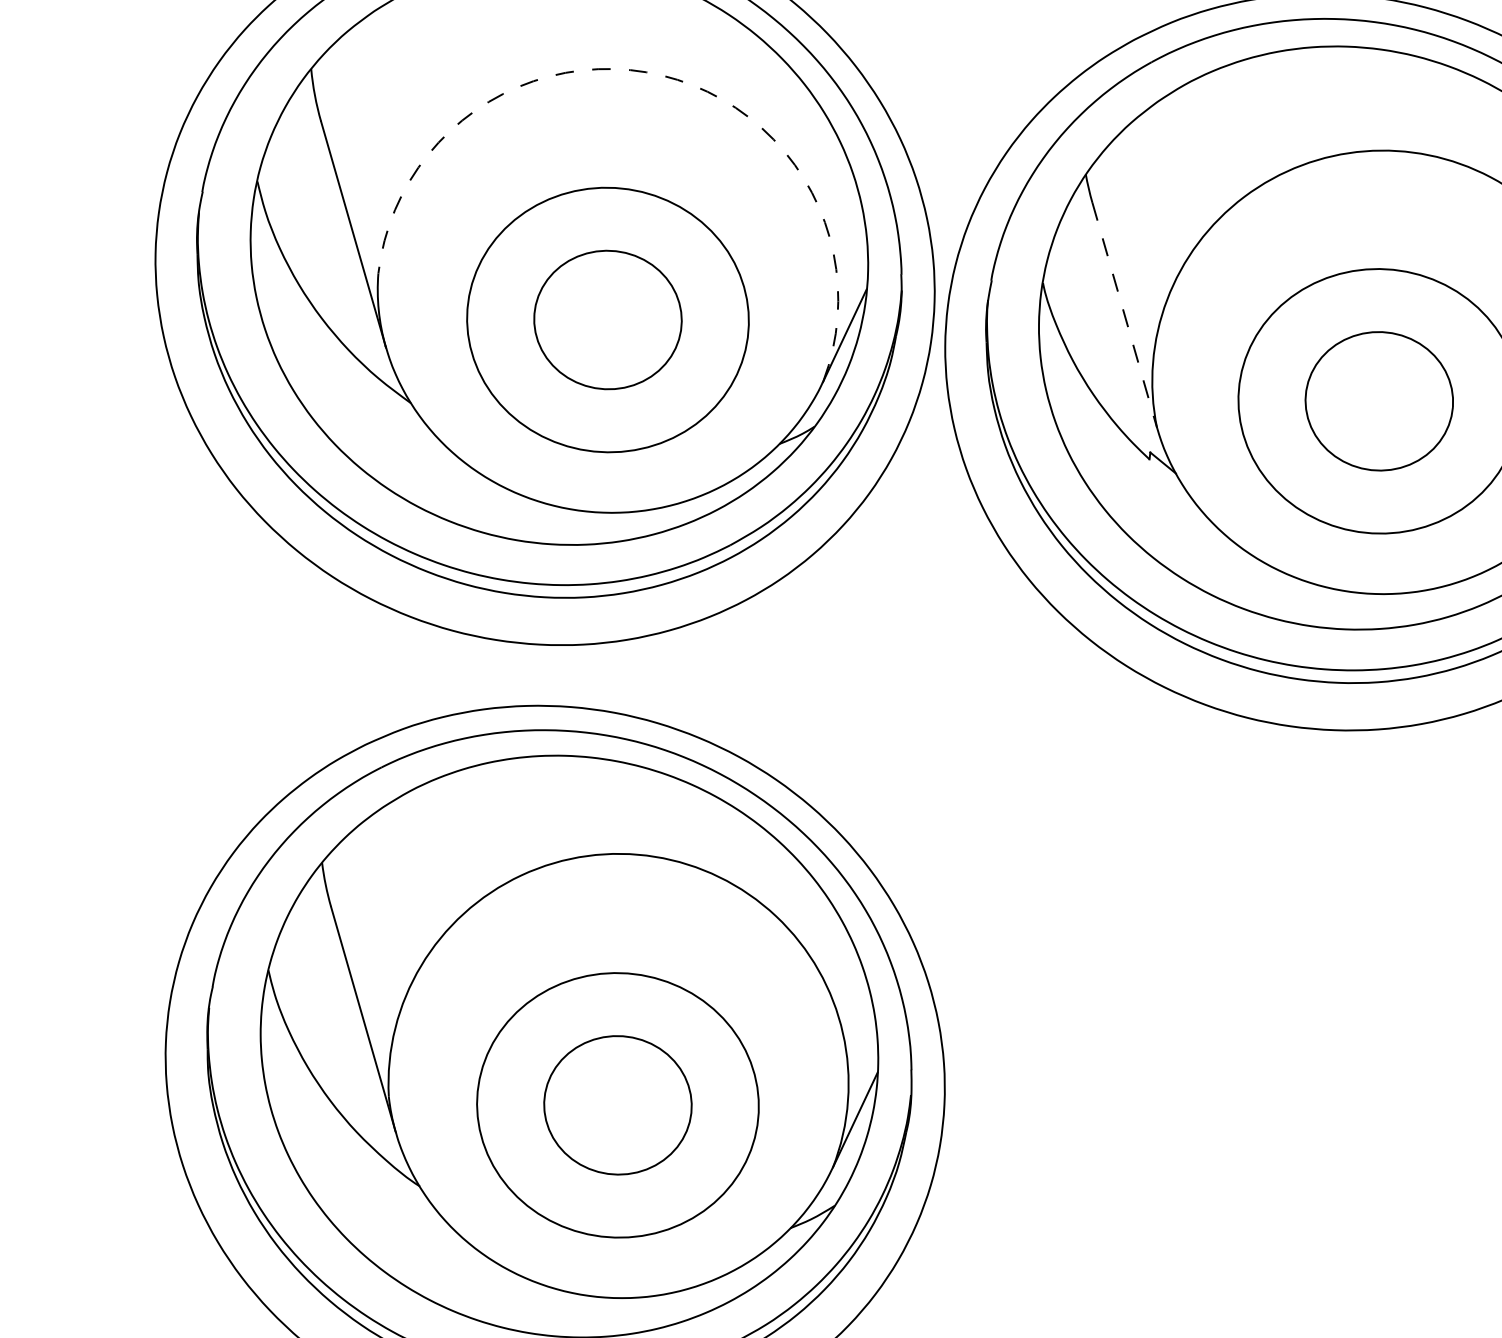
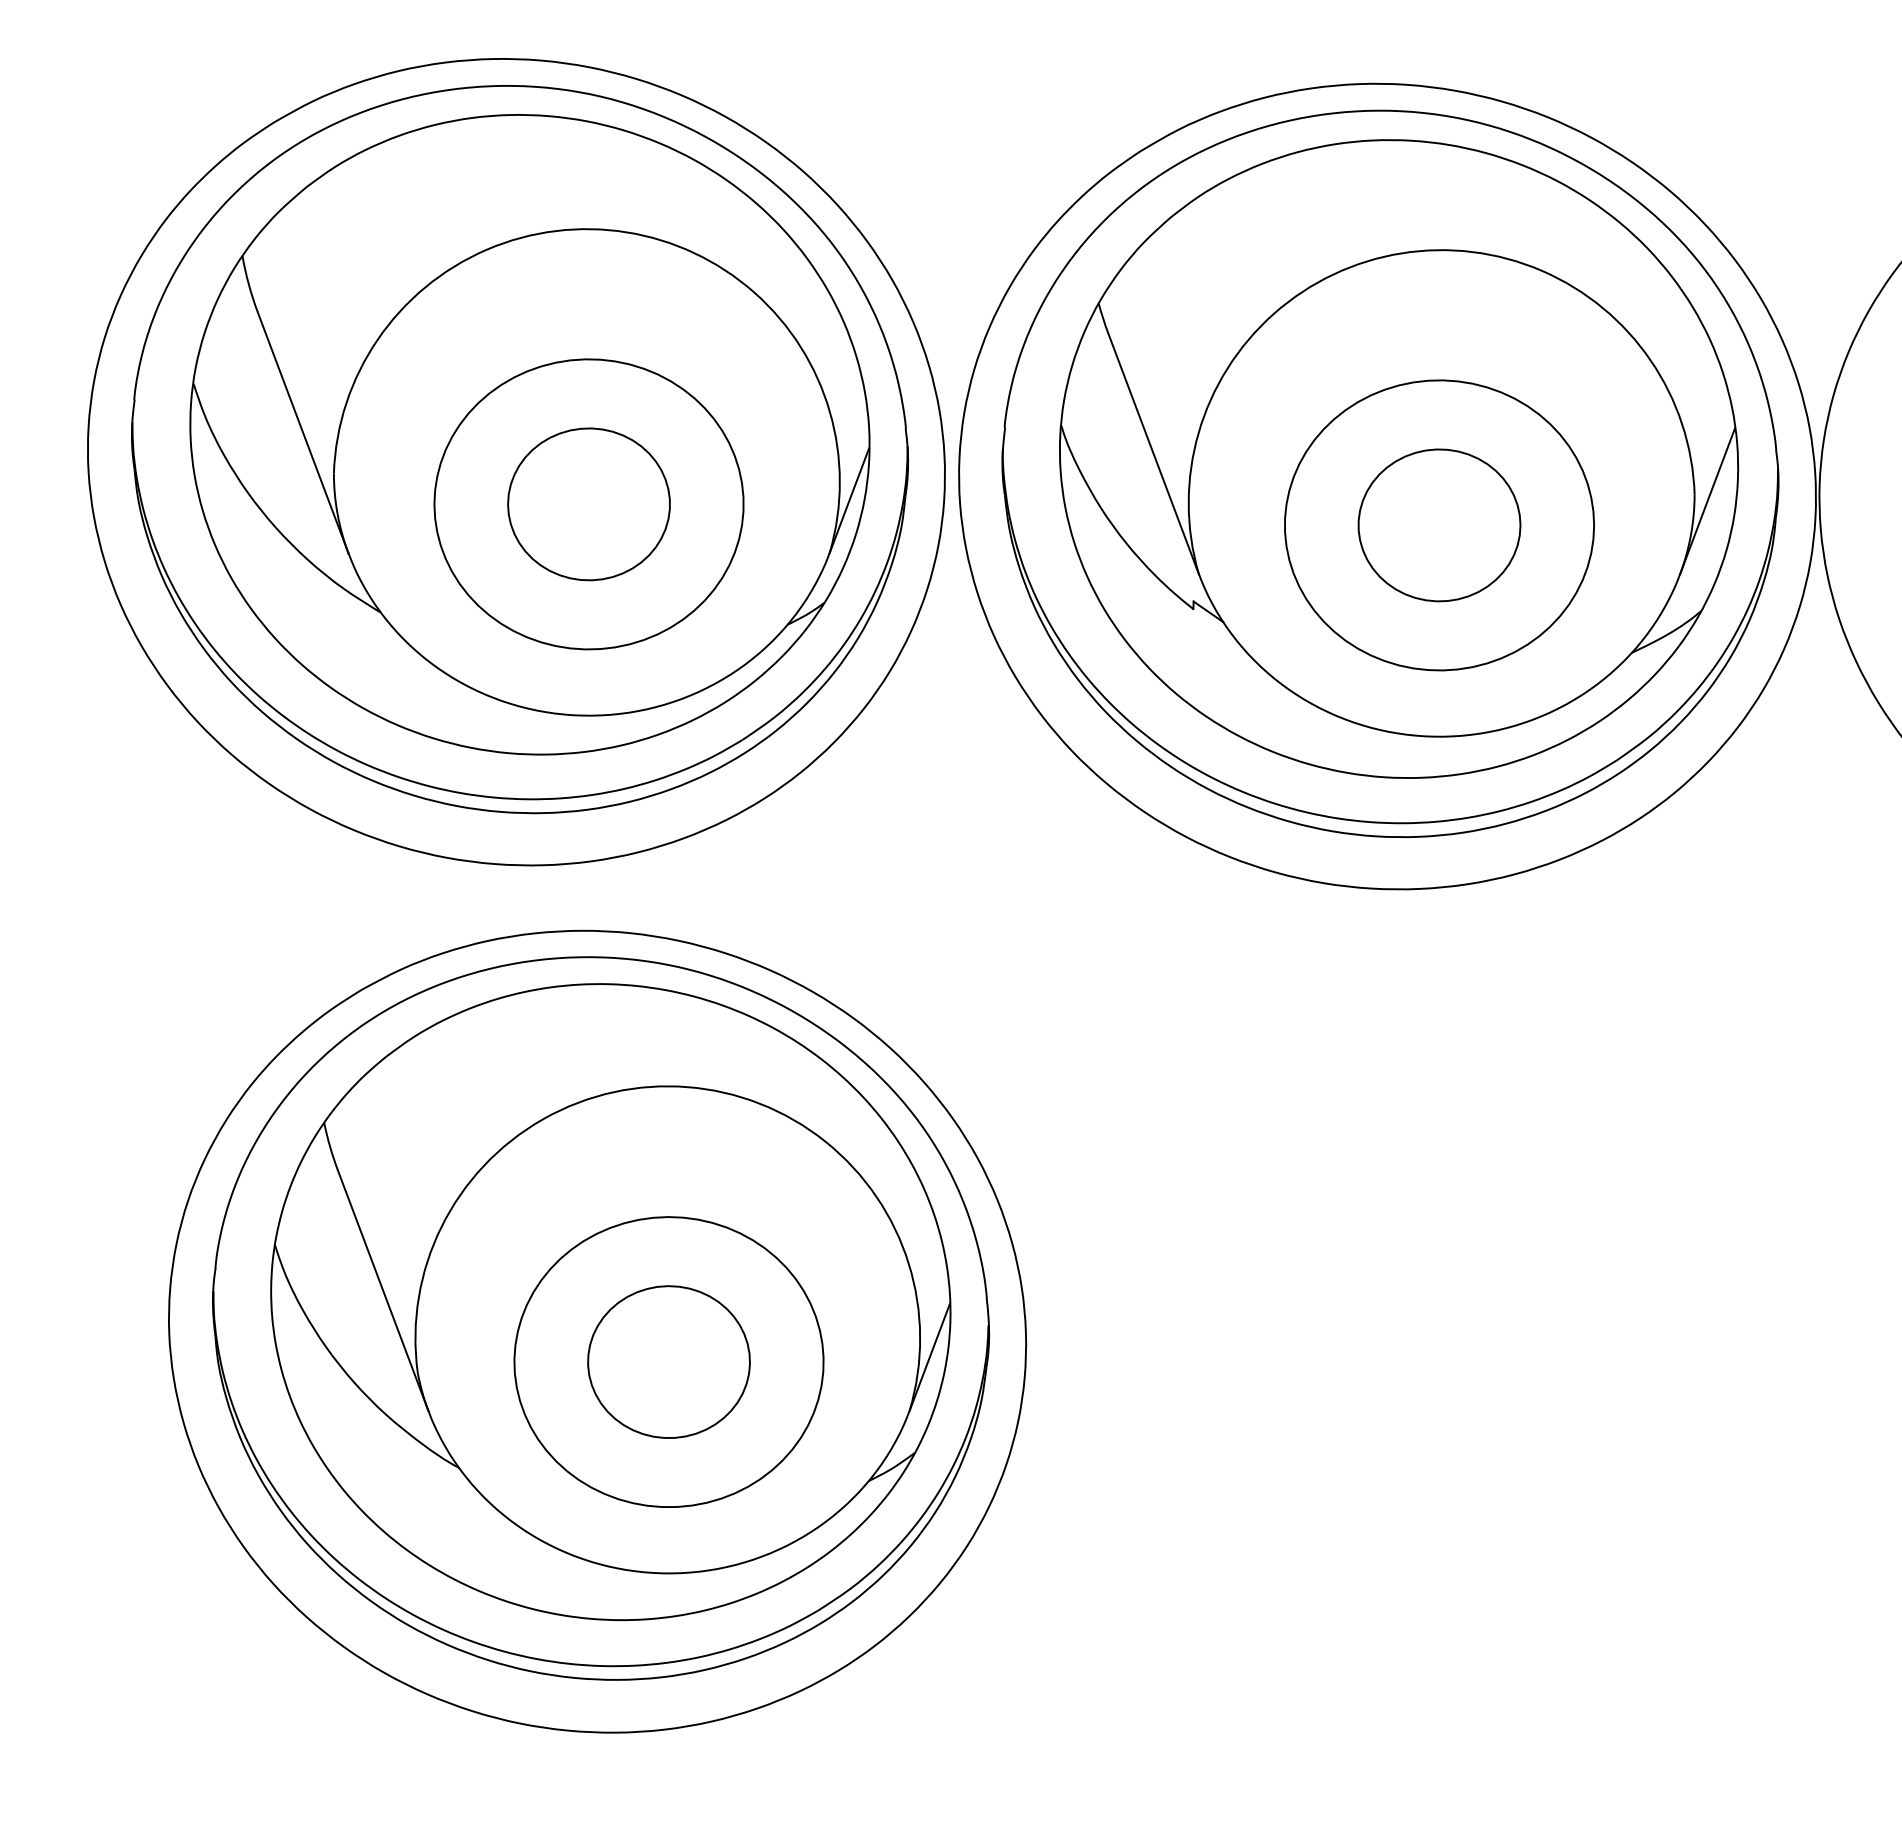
arc: (661, 75) -> (626, 232), dashed -> solid
line: (1124, 315) -> (1153, 454), dashed -> solid

